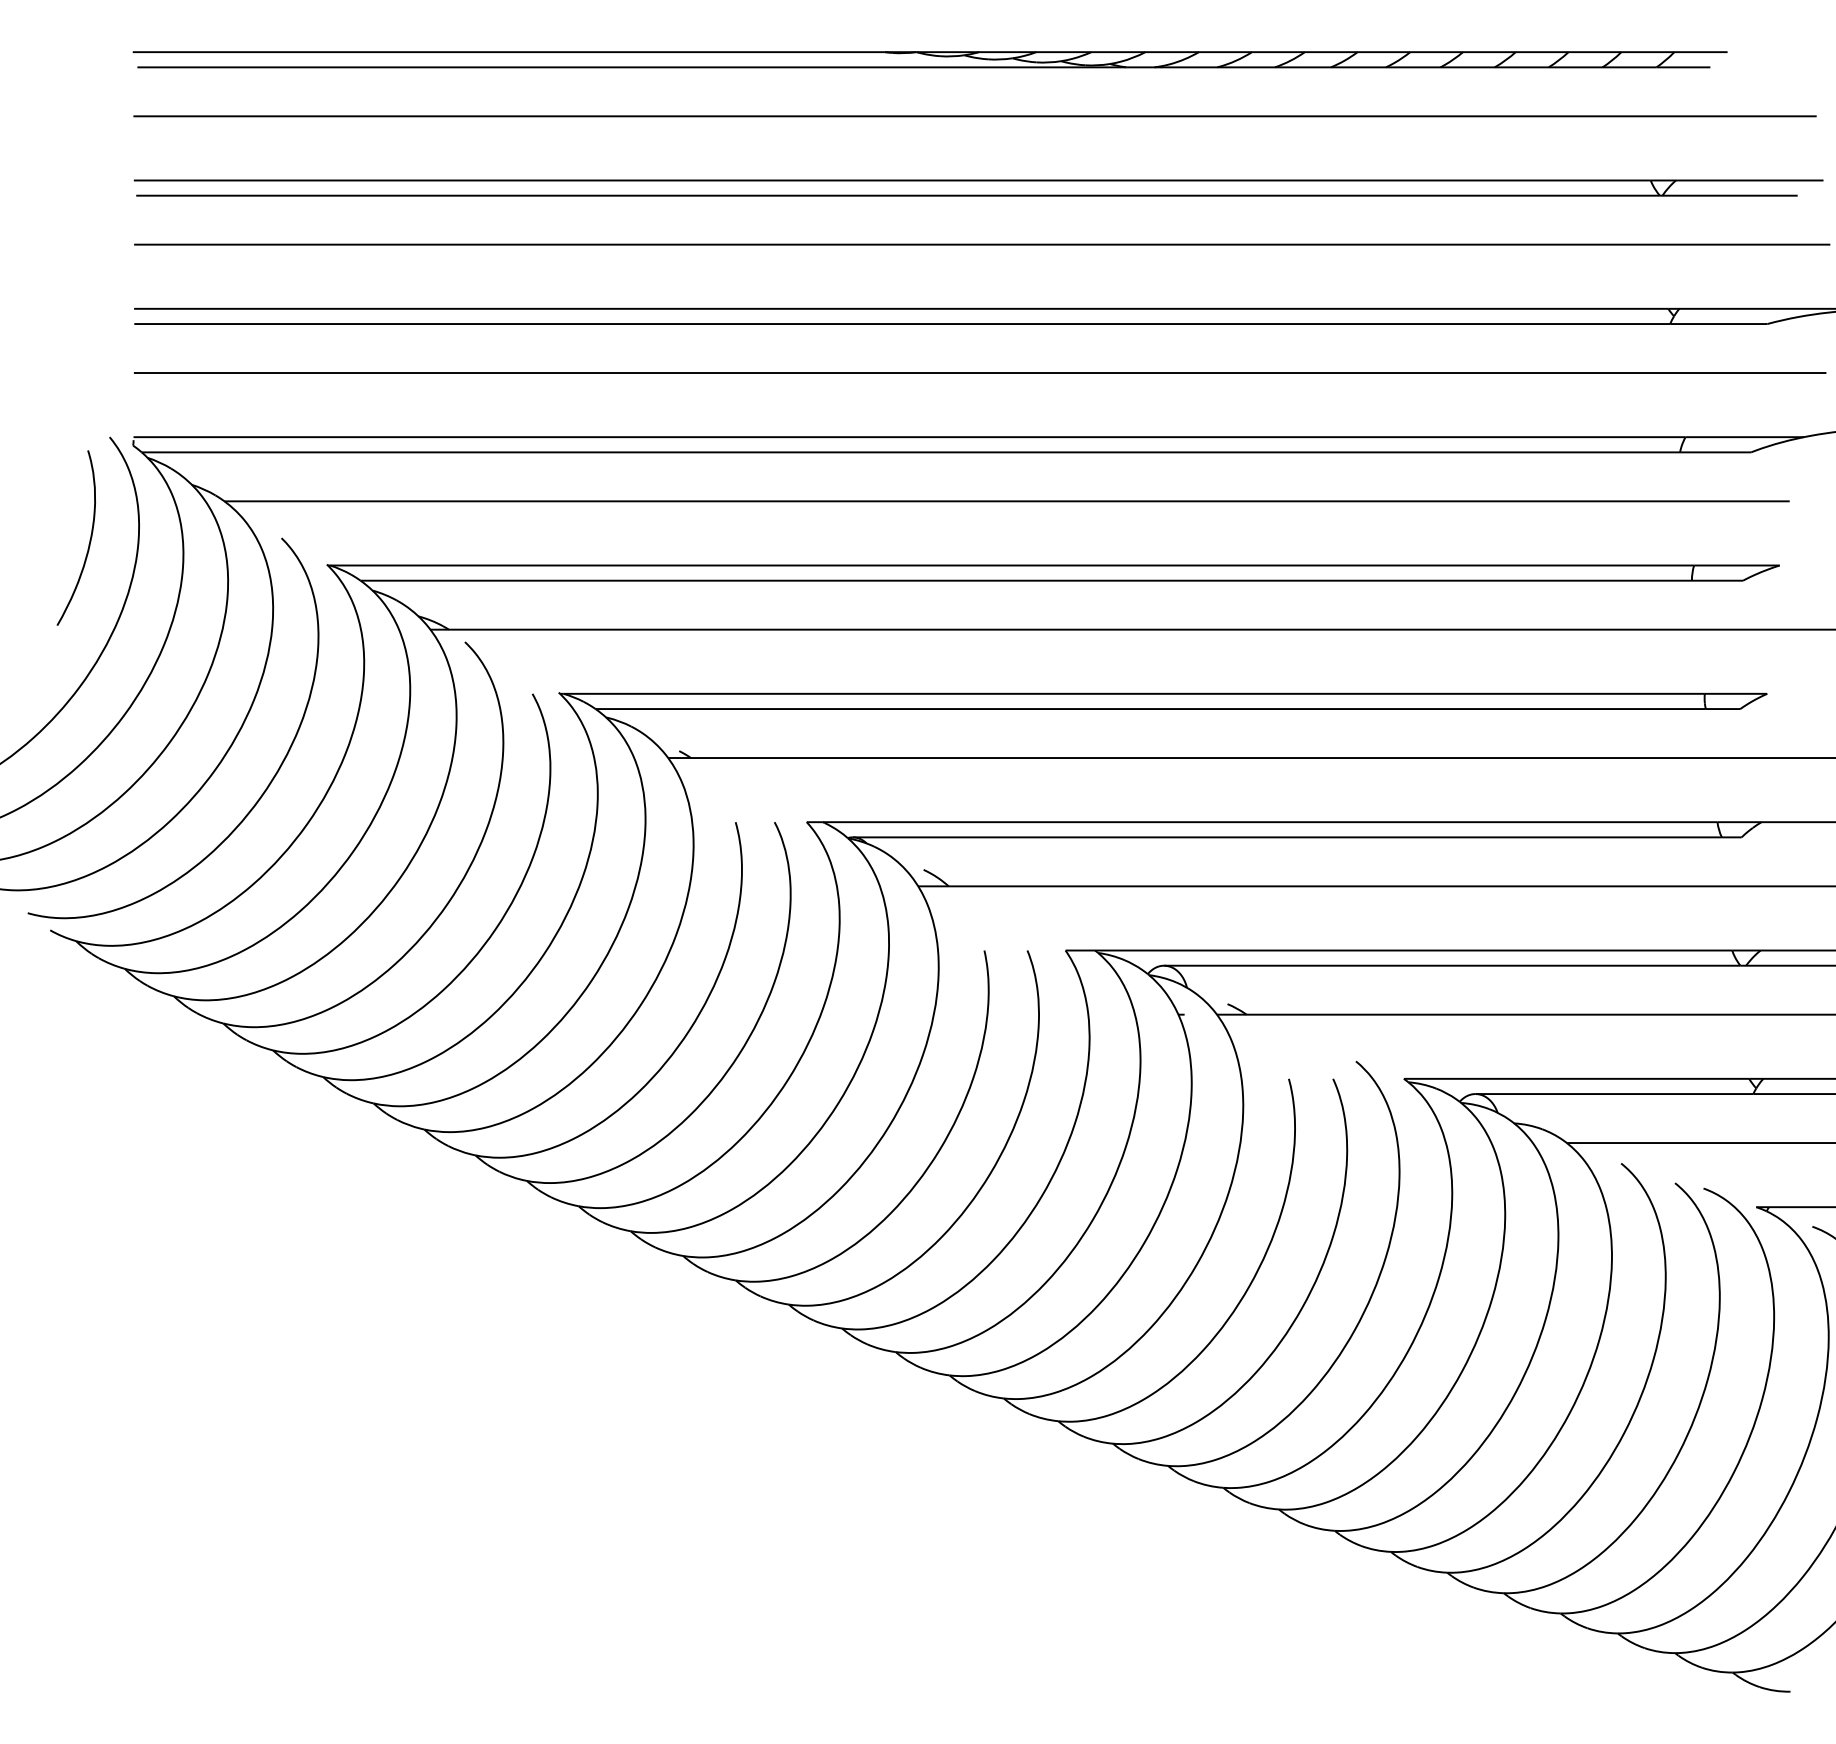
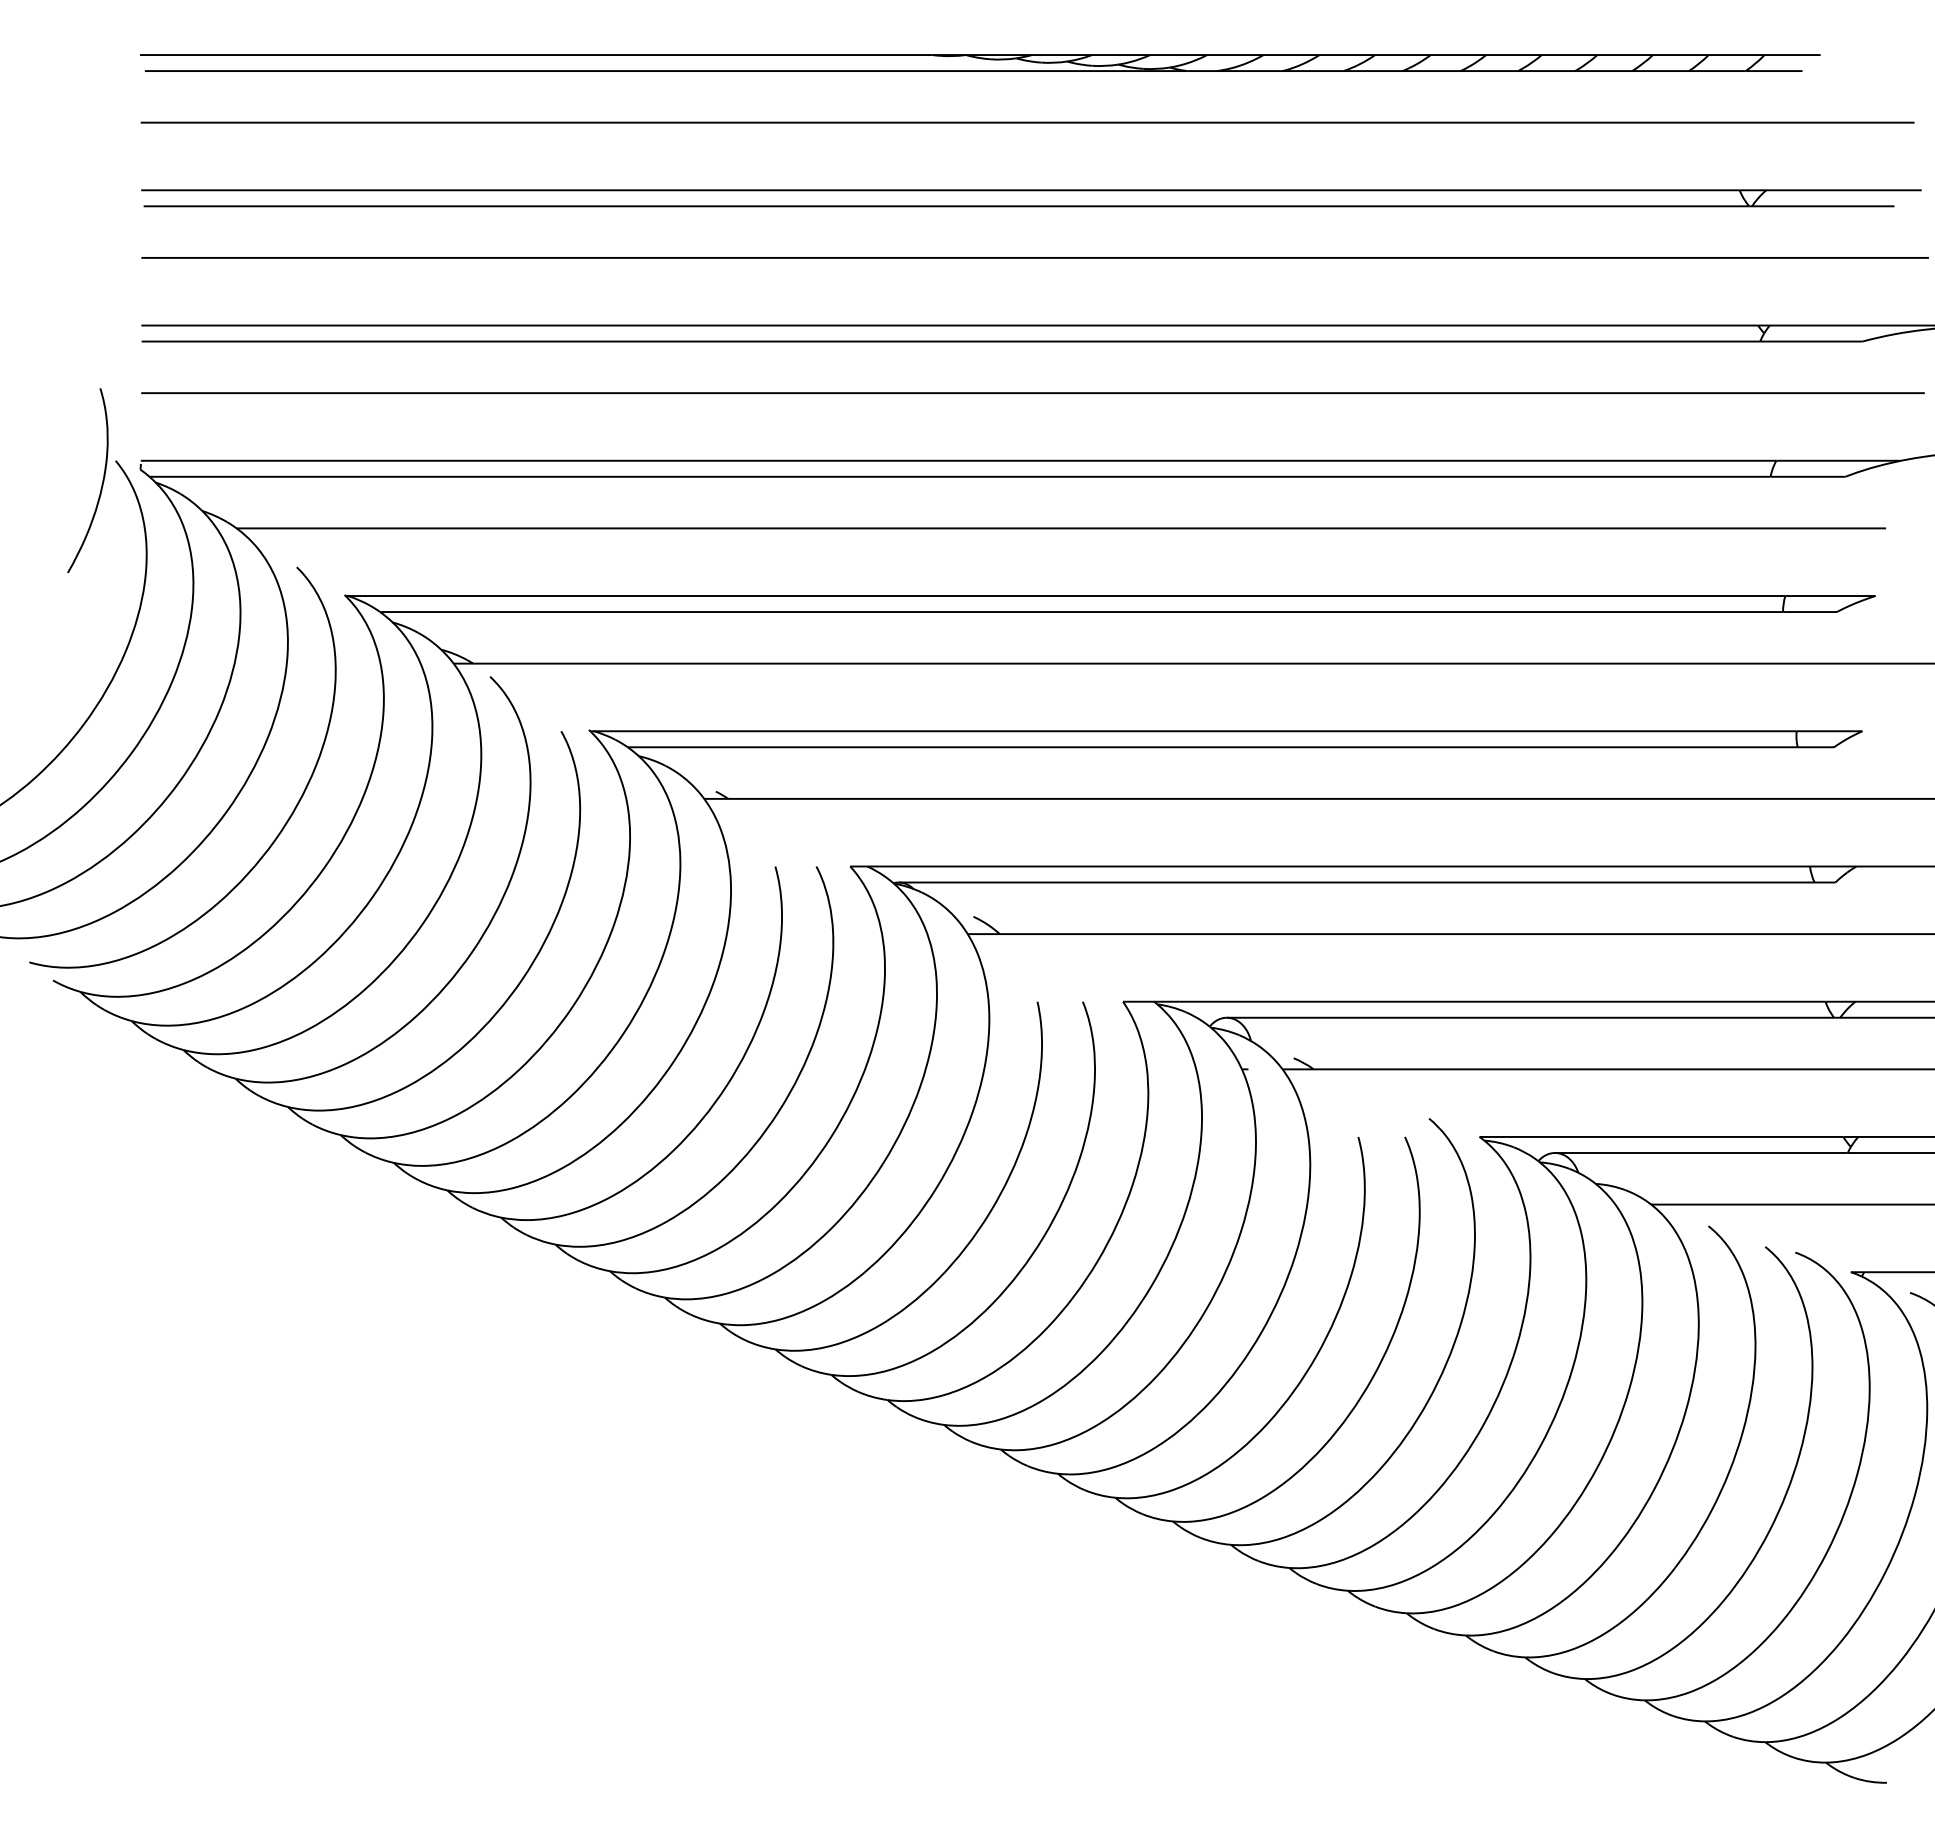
curve: (89, 539) -> (101, 482), moved

